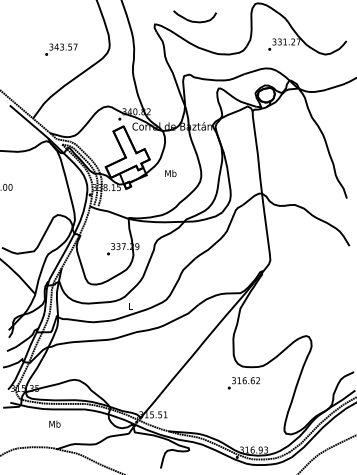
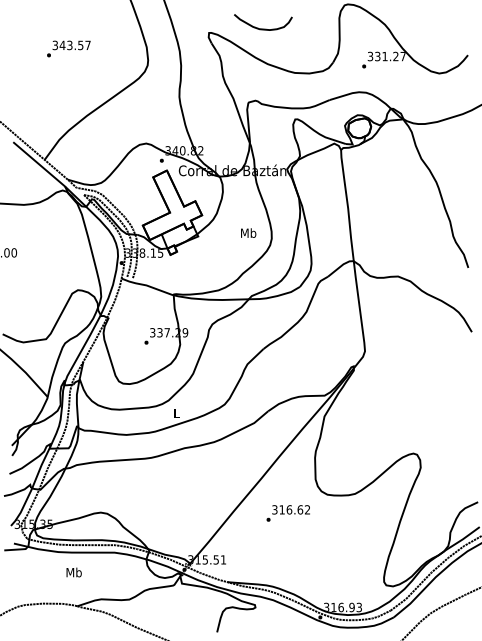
text: (61, 49) -> (68, 48), moved
text: (170, 173) -> (248, 232), moved
text: (243, 383) -> (287, 513), moved

